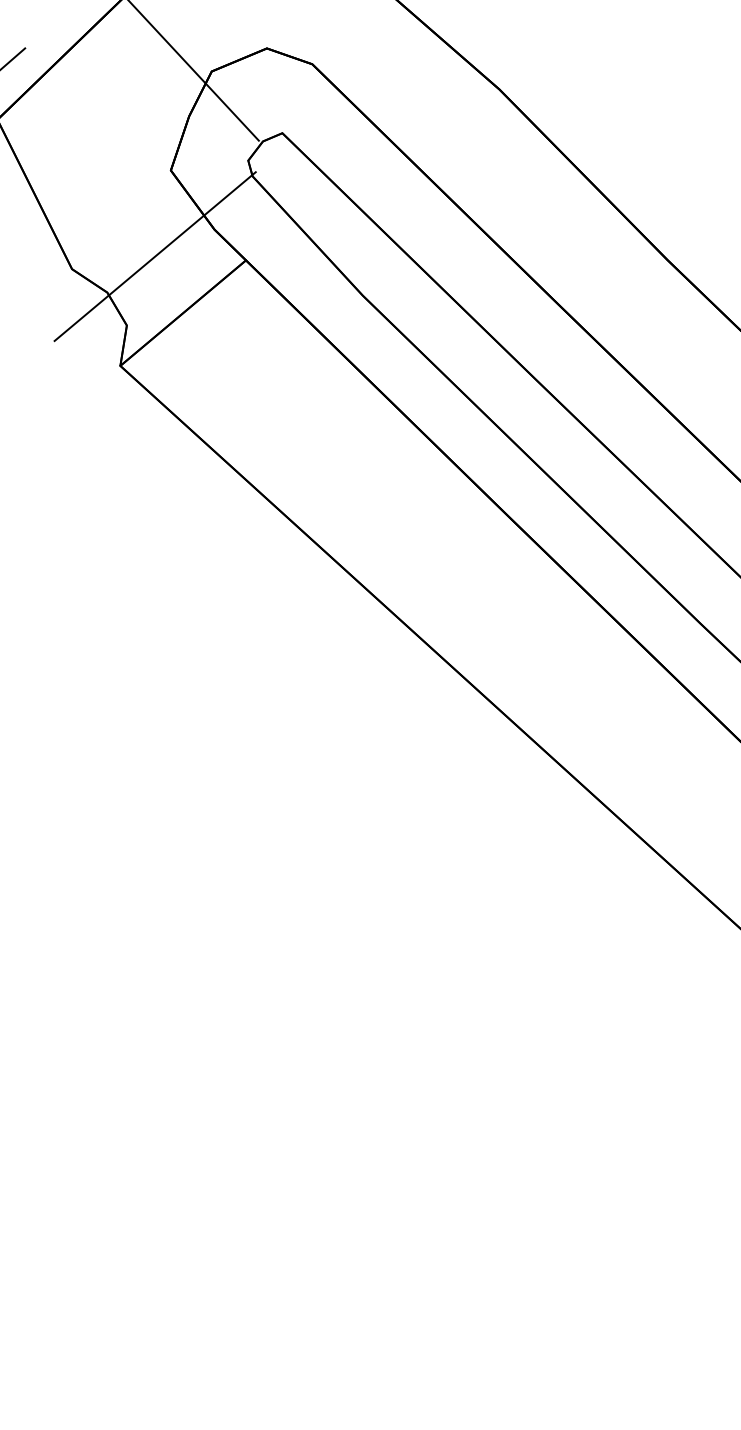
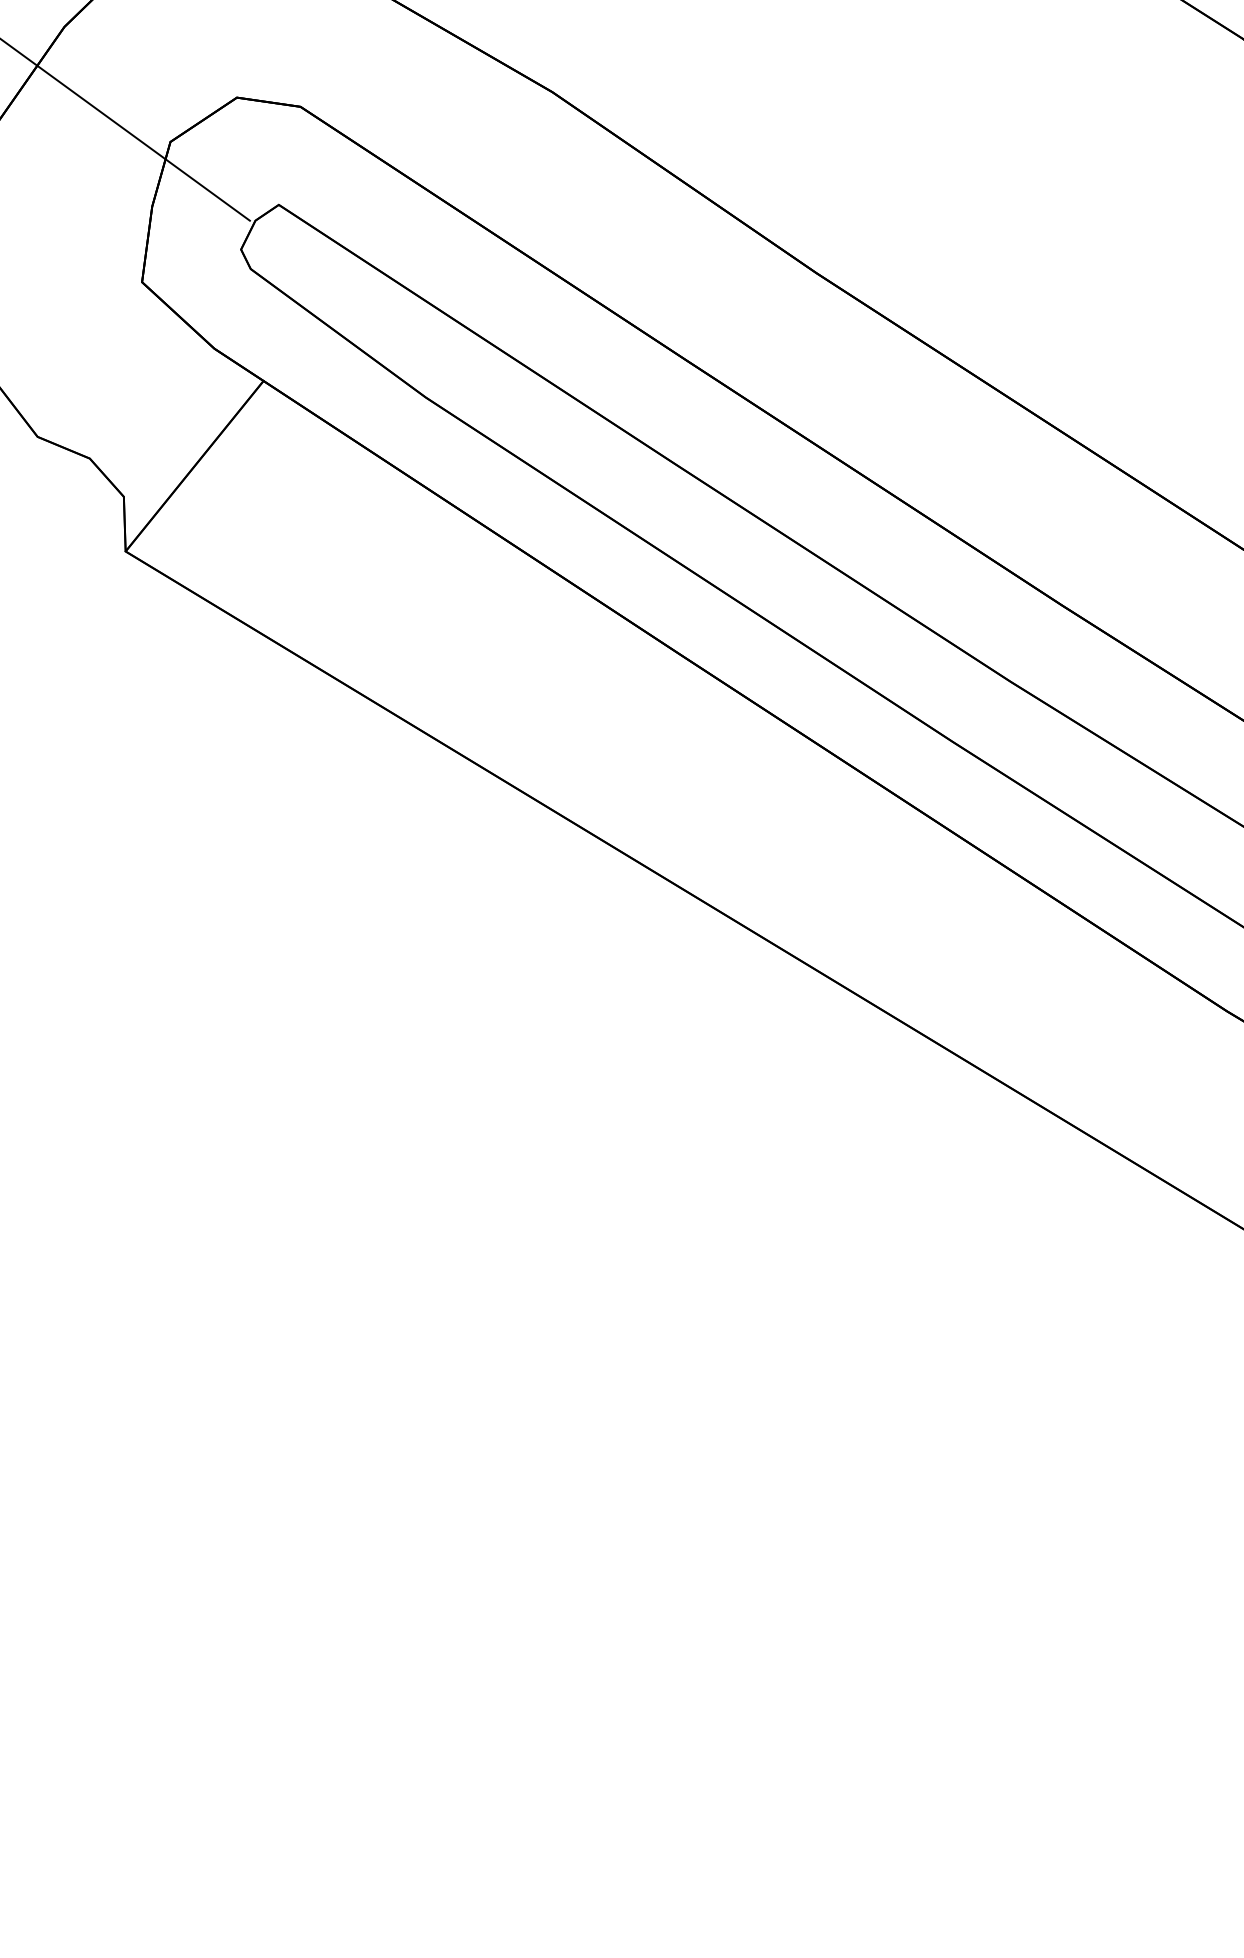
line: (155, 256) -> (143, 398), removed

